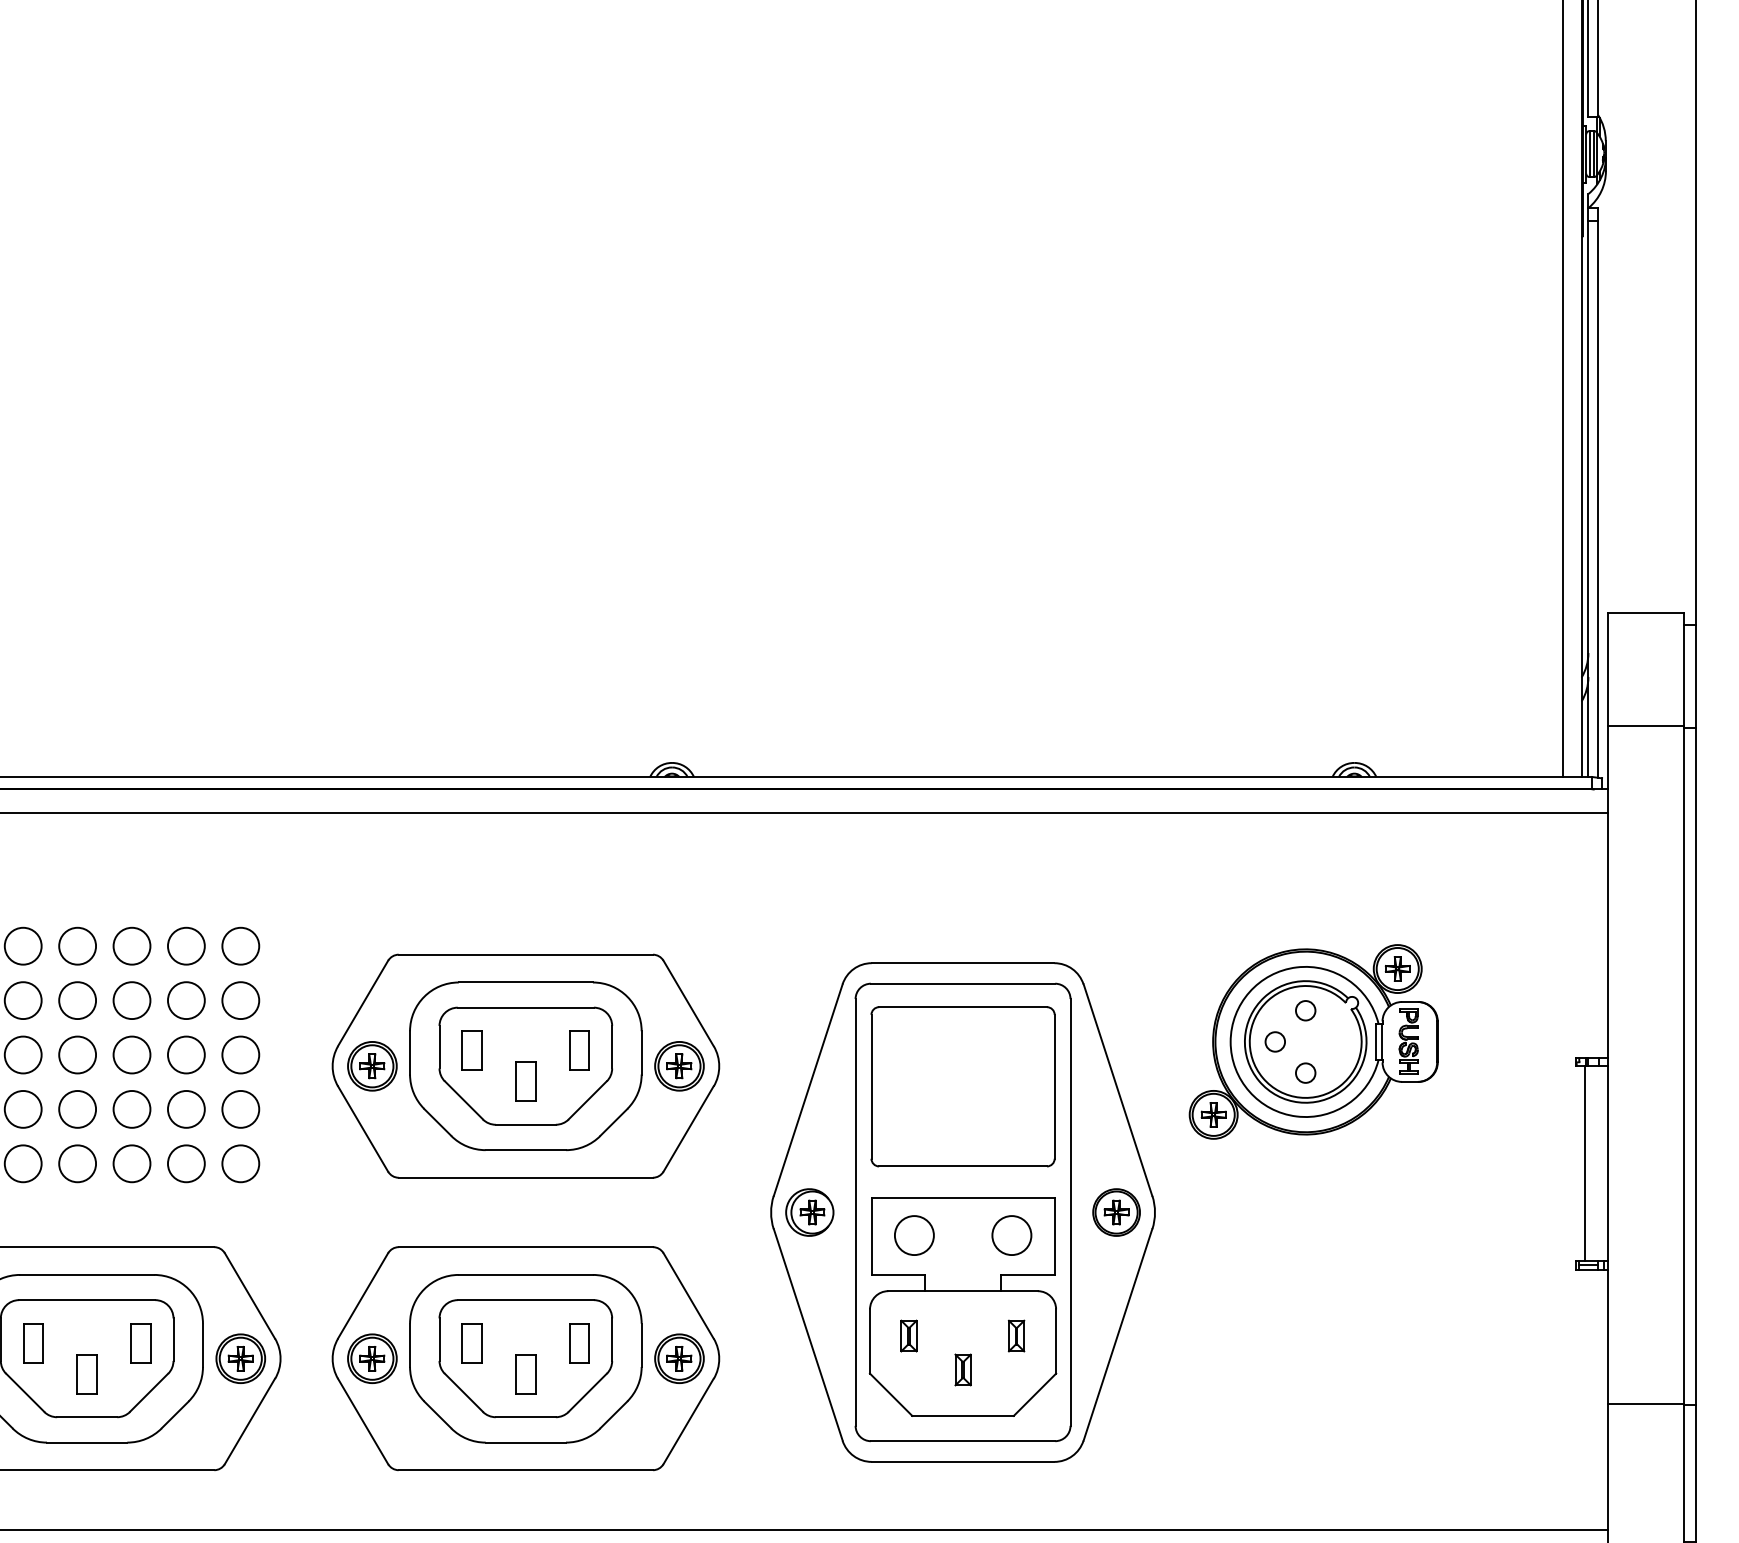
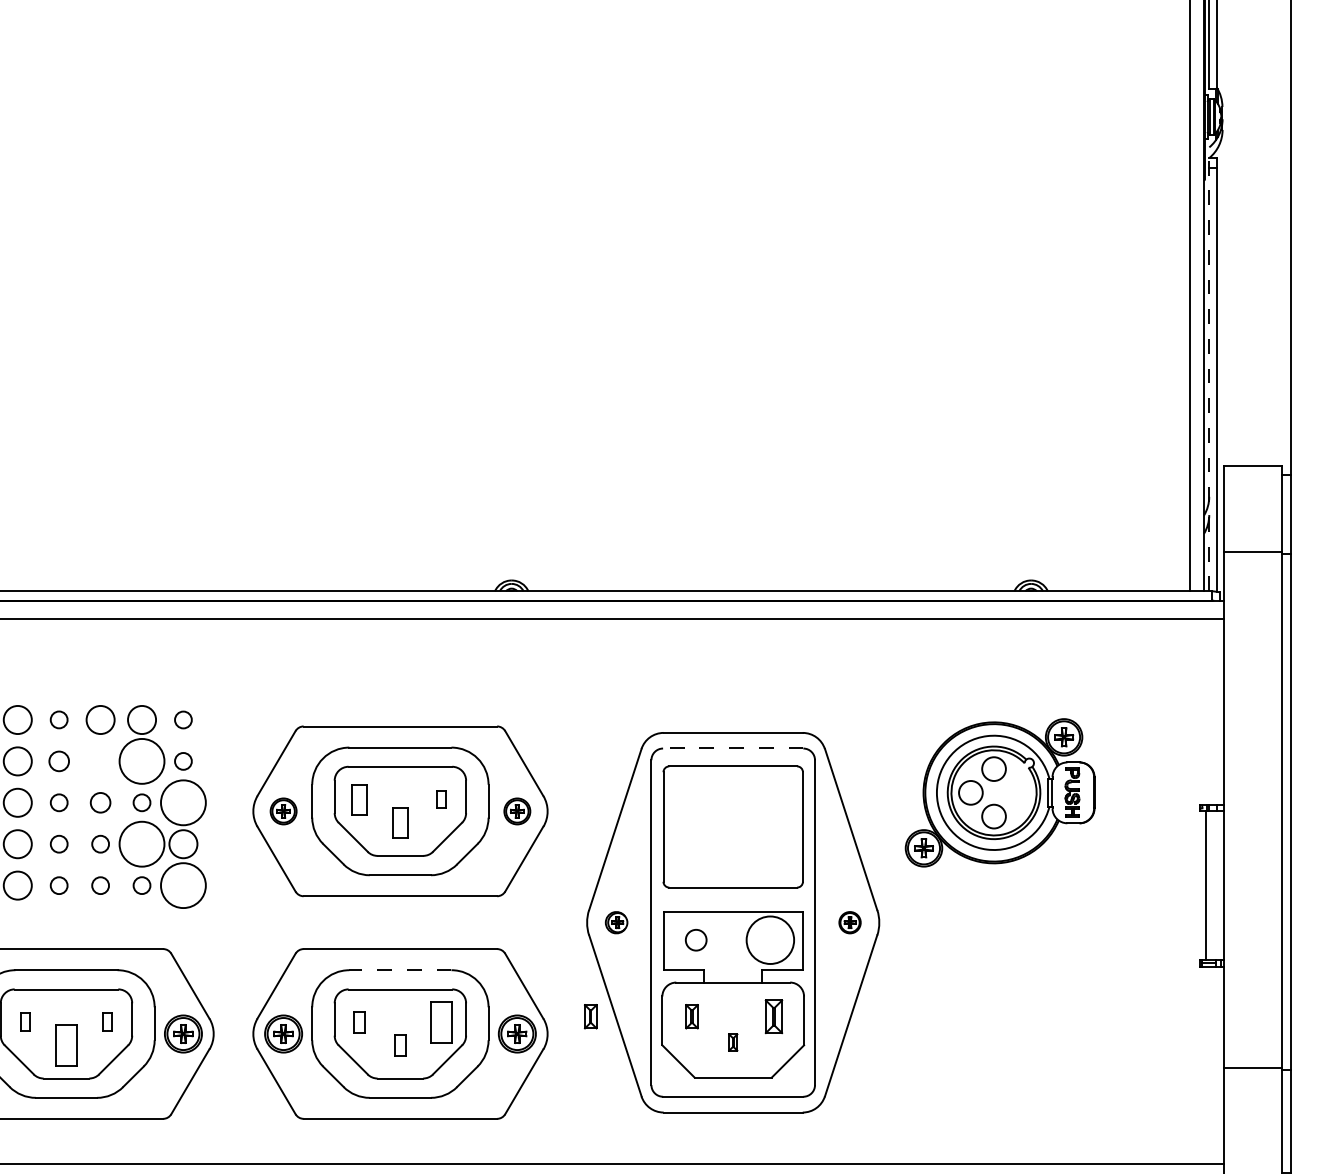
line: (1588, 485) -> (1209, 369), solid -> dashed
circle: (77, 945) -> (59, 719), size x0.6
circle: (240, 945) -> (183, 719), size x0.6
line: (962, 983) -> (732, 748), solid -> dashed
circle: (77, 1000) -> (59, 761), size x0.7
circle: (131, 1000) -> (100, 761), removed
circle: (186, 1000) -> (142, 761), size x1.6
circle: (240, 1000) -> (183, 761), size x0.6
circle: (1305, 1010) -> (993, 768), size x1.6
circle: (1275, 1041) -> (971, 792), size x1.6
part: (579, 1050) -> (441, 799), size x0.6
circle: (77, 1054) -> (59, 802), size x0.6
circle: (131, 1054) -> (100, 802), size x0.7
circle: (186, 1054) -> (142, 802), size x0.6
circle: (240, 1054) -> (183, 802), size x1.6
part: (372, 1066) -> (283, 811), size x0.7
part: (679, 1066) -> (517, 811), size x0.7
circle: (1305, 1072) -> (993, 816), size x1.6
circle: (77, 1108) -> (59, 843), size x0.6
circle: (131, 1108) -> (100, 843), size x0.6
circle: (186, 1108) -> (142, 843), size x1.6
circle: (77, 1163) -> (59, 885), size x0.6
circle: (131, 1163) -> (100, 885), size x0.6
circle: (186, 1163) -> (142, 885), size x0.6
circle: (240, 1163) -> (183, 885), size x1.6
part: (809, 1212) -> (616, 922), size x0.6
part: (1116, 1212) -> (850, 922), size x0.6
circle: (914, 1235) -> (696, 940), size x0.7
circle: (1011, 1235) -> (770, 940), size x1.6
line: (525, 1274) -> (400, 969), solid -> dashed
part: (775, 1335) -> (590, 1016), added
part: (1016, 1335) -> (773, 1016), size x1.4
part: (33, 1343) -> (25, 1022), size x0.6
part: (140, 1343) -> (107, 1022), size x0.6
part: (471, 1343) -> (359, 1022), size x0.7
part: (579, 1343) -> (441, 1022), size x1.4
part: (962, 1369) -> (732, 1042), size x0.7
part: (86, 1374) -> (65, 1046), size x1.4
part: (525, 1374) -> (400, 1046), size x0.7

